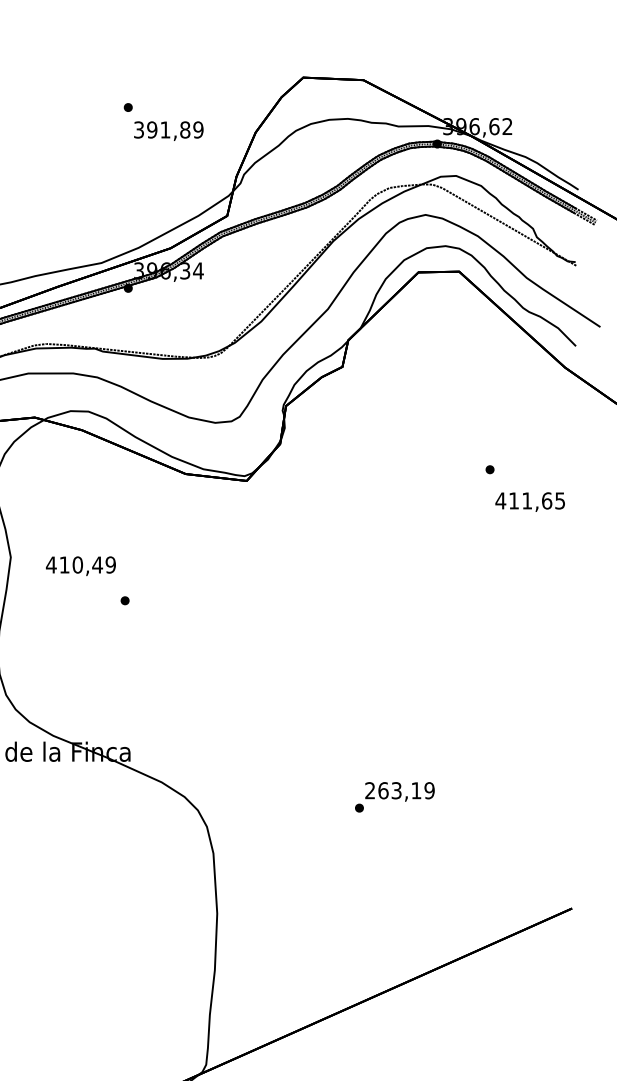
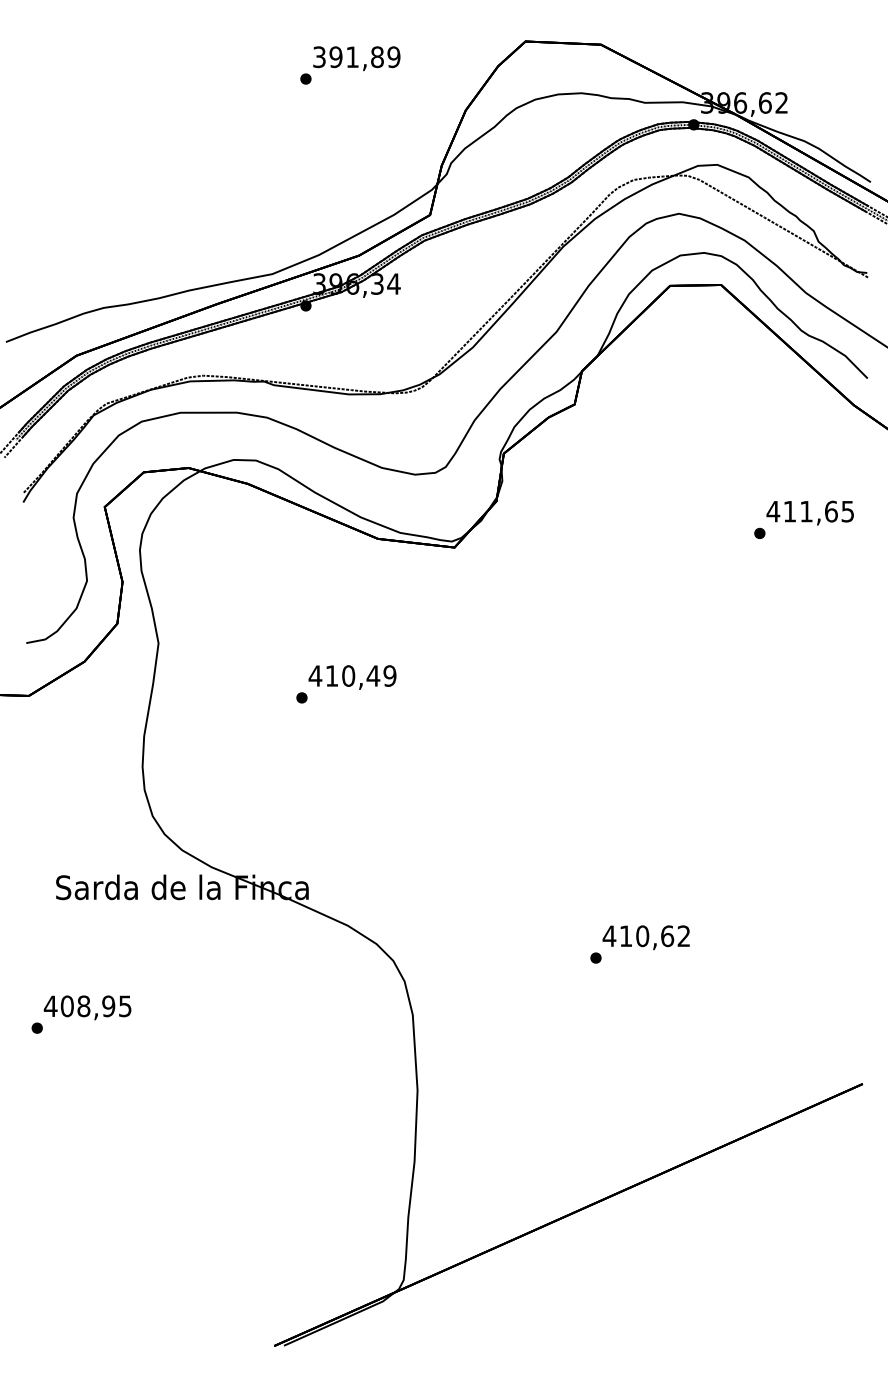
text: (168, 131) -> (356, 58), moved
text: (529, 501) -> (809, 512), moved
text: (80, 566) -> (352, 677), moved
text: (399, 790) -> (646, 936), 263,19 -> 410,62

